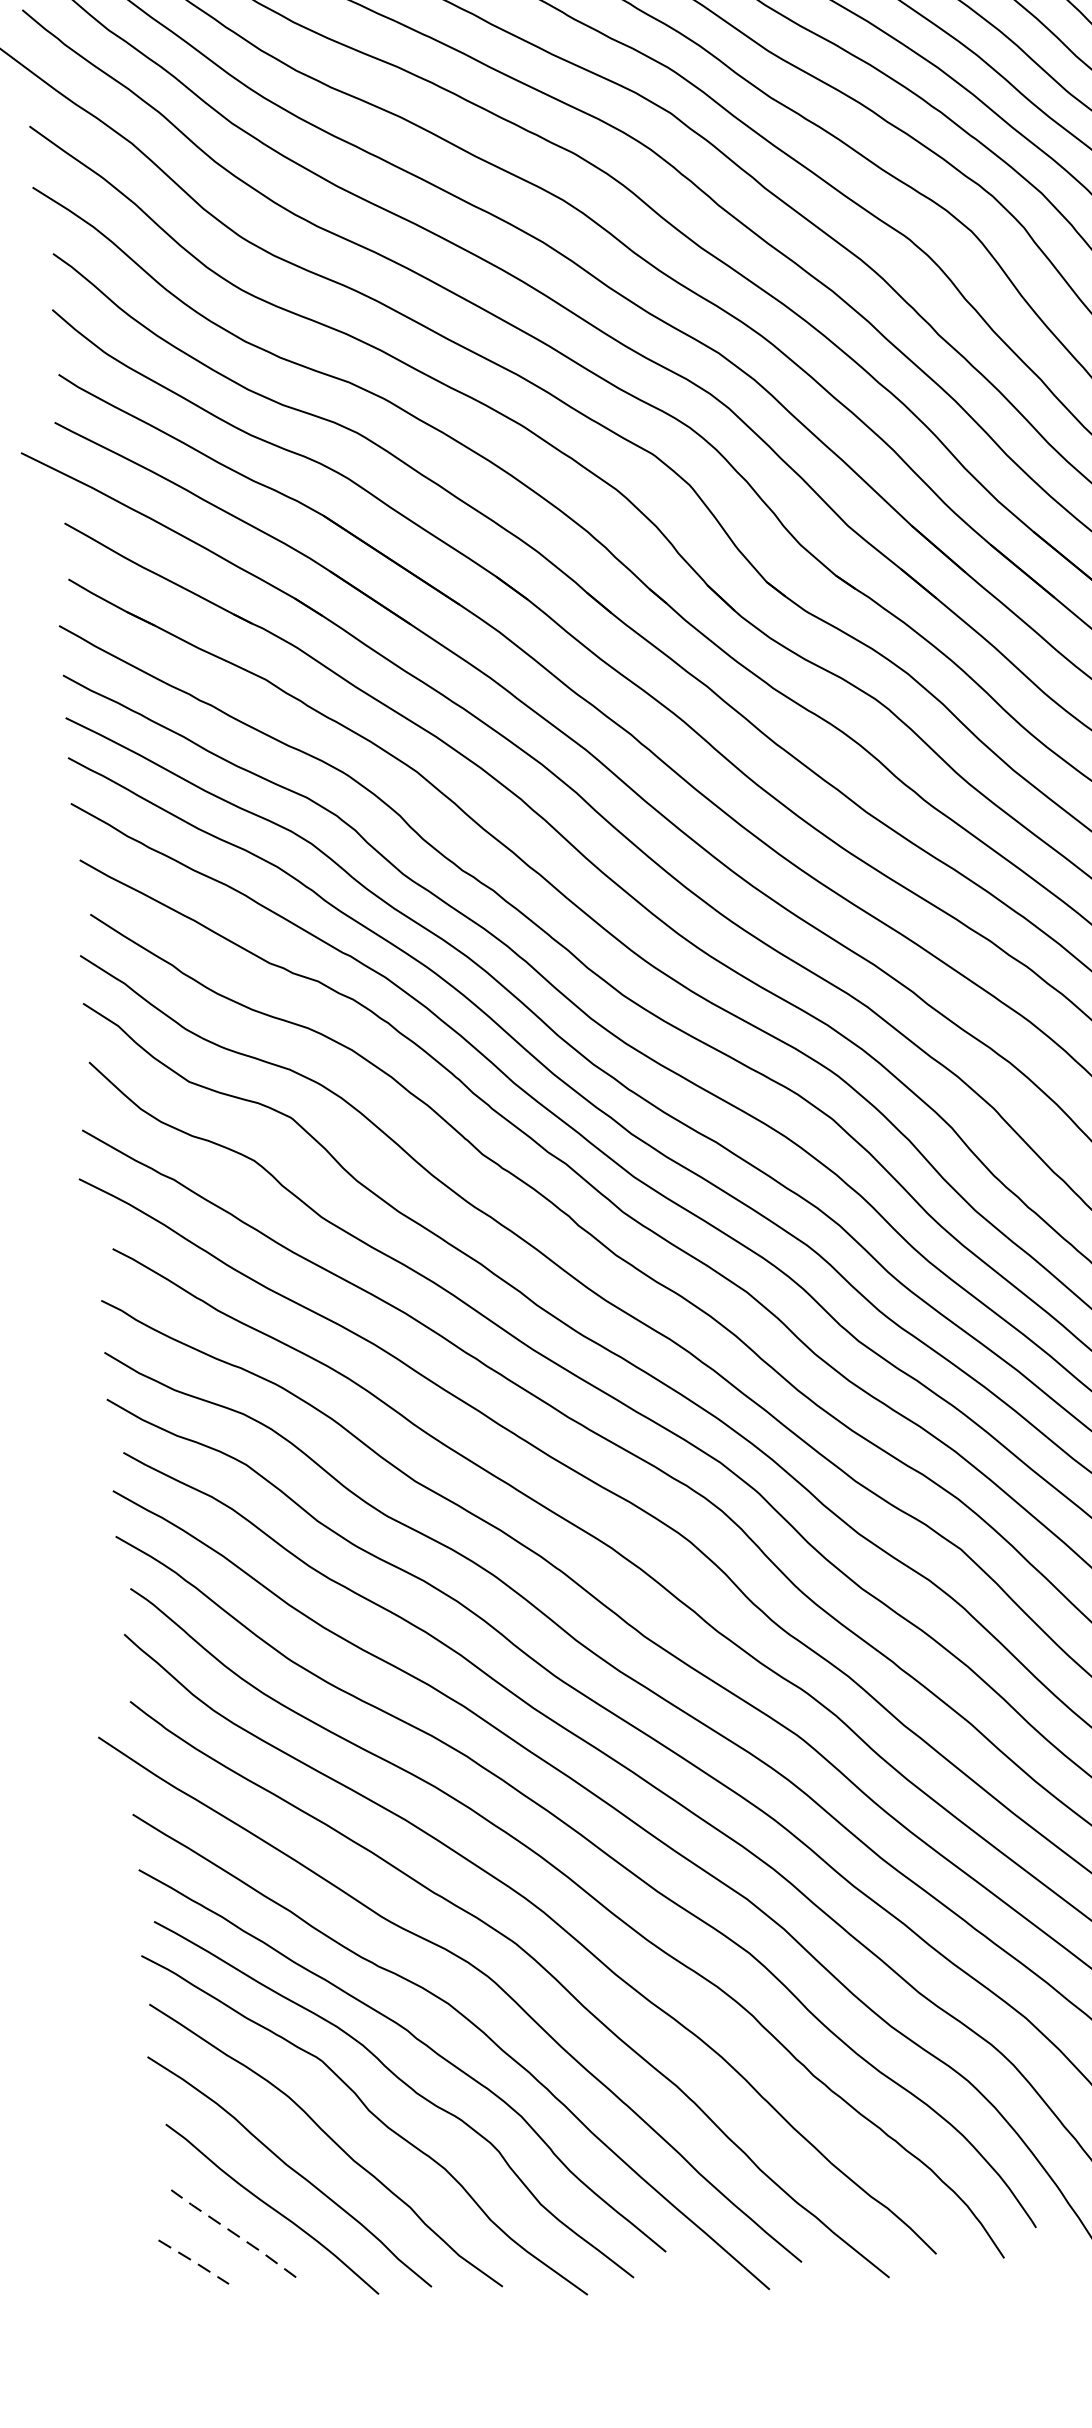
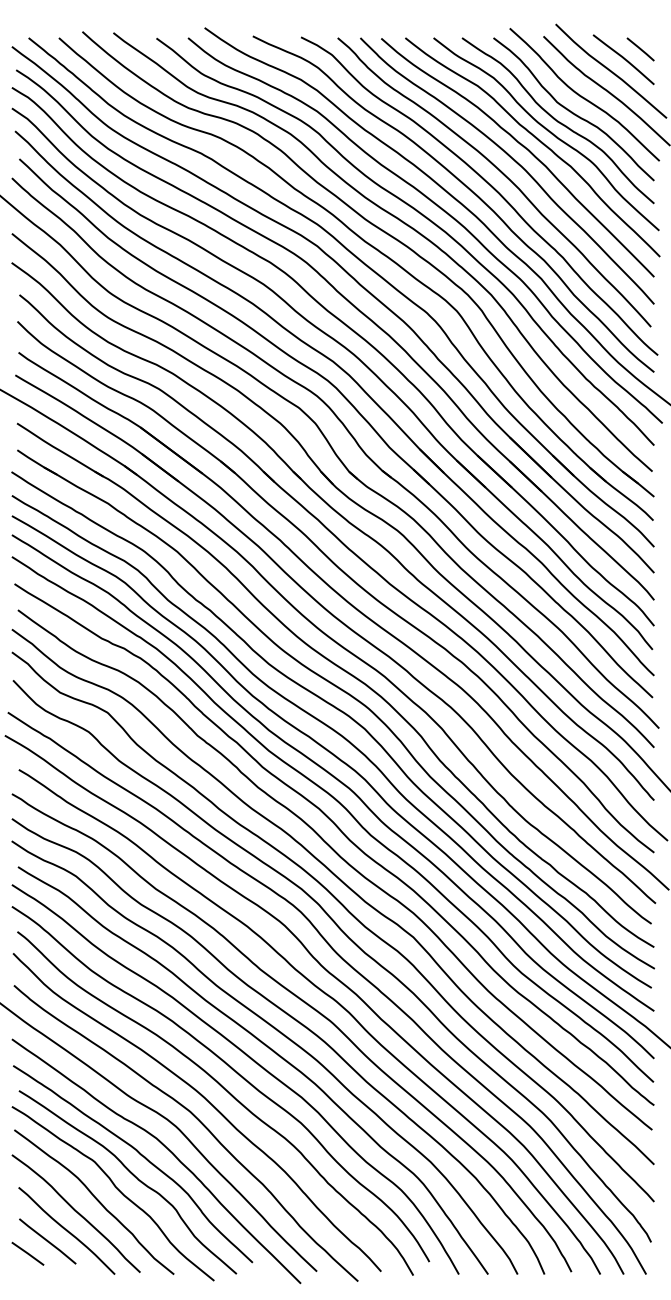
line: (232, 2231) -> (47, 1240), dashed -> solid
line: (194, 2261) -> (28, 1253), dashed -> solid

